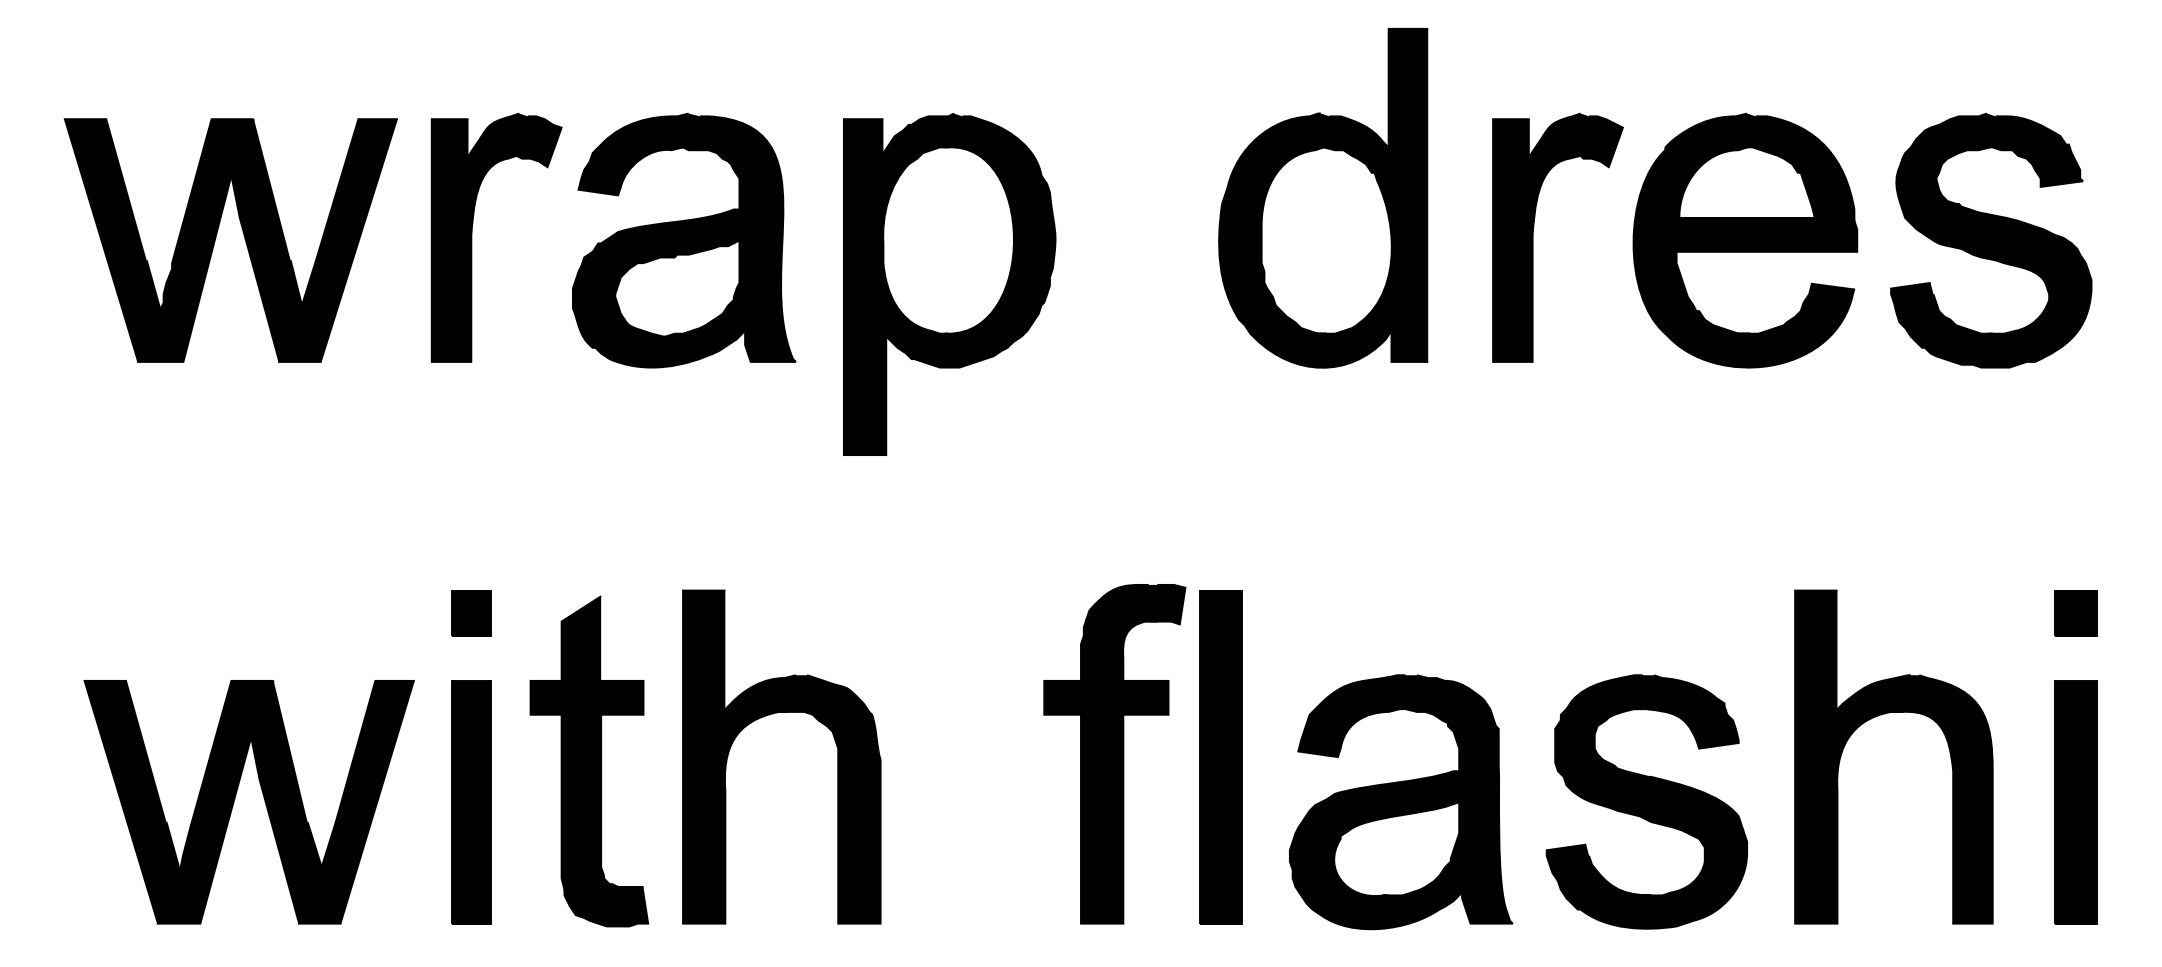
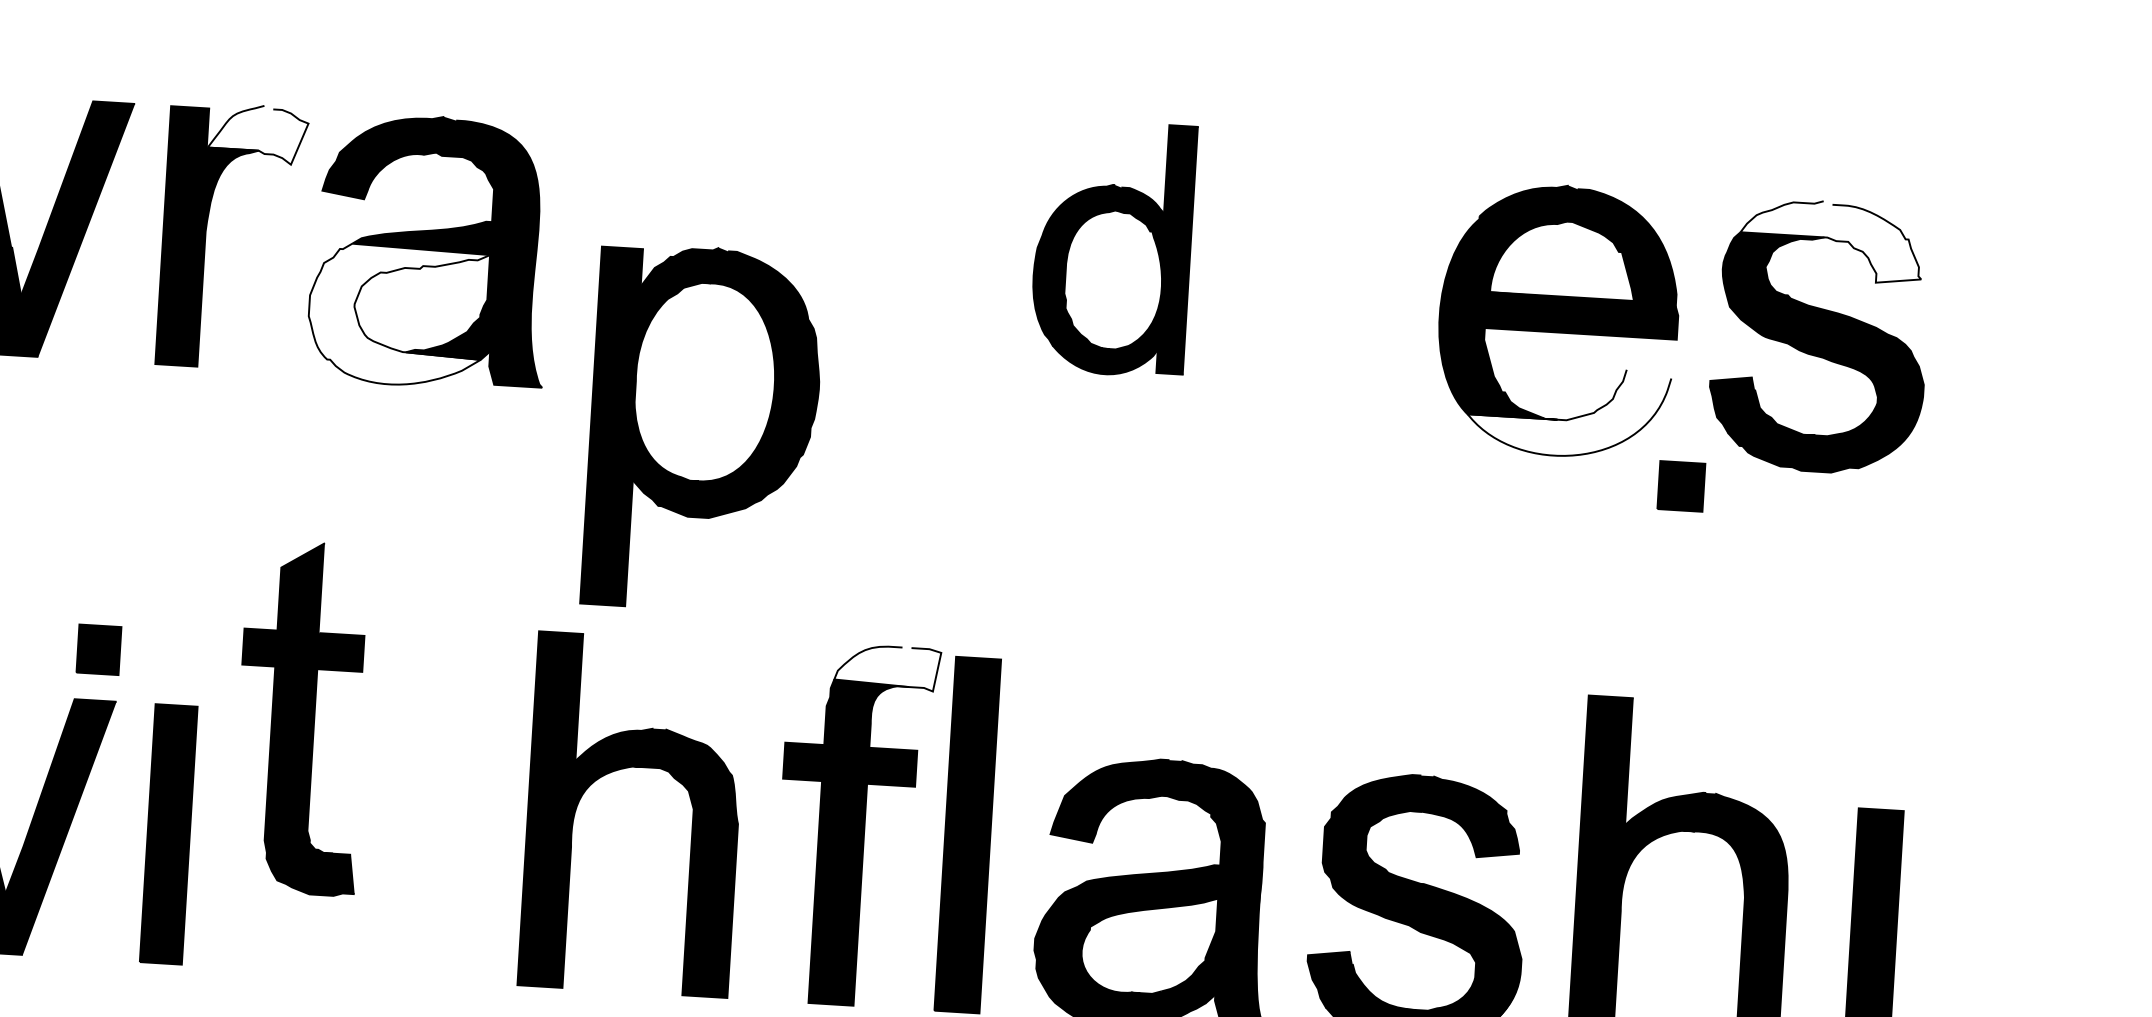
fill: (514, 140) -> (257, 134), removed
fill: (1996, 149) -> (1831, 240), removed
part: (1323, 198) -> (1113, 248), size x0.7
part: (1533, 237) -> (1333, 303), removed
part: (949, 283) -> (703, 428), moved
fill: (655, 302) -> (396, 315), removed
fill: (1759, 324) -> (1568, 410), removed
fill: (1135, 604) -> (887, 667), removed
part: (471, 613) -> (99, 650), moved
part: (2075, 613) -> (1680, 486), moved
part: (769, 715) -> (622, 769), moved
part: (589, 761) -> (301, 718), moved

